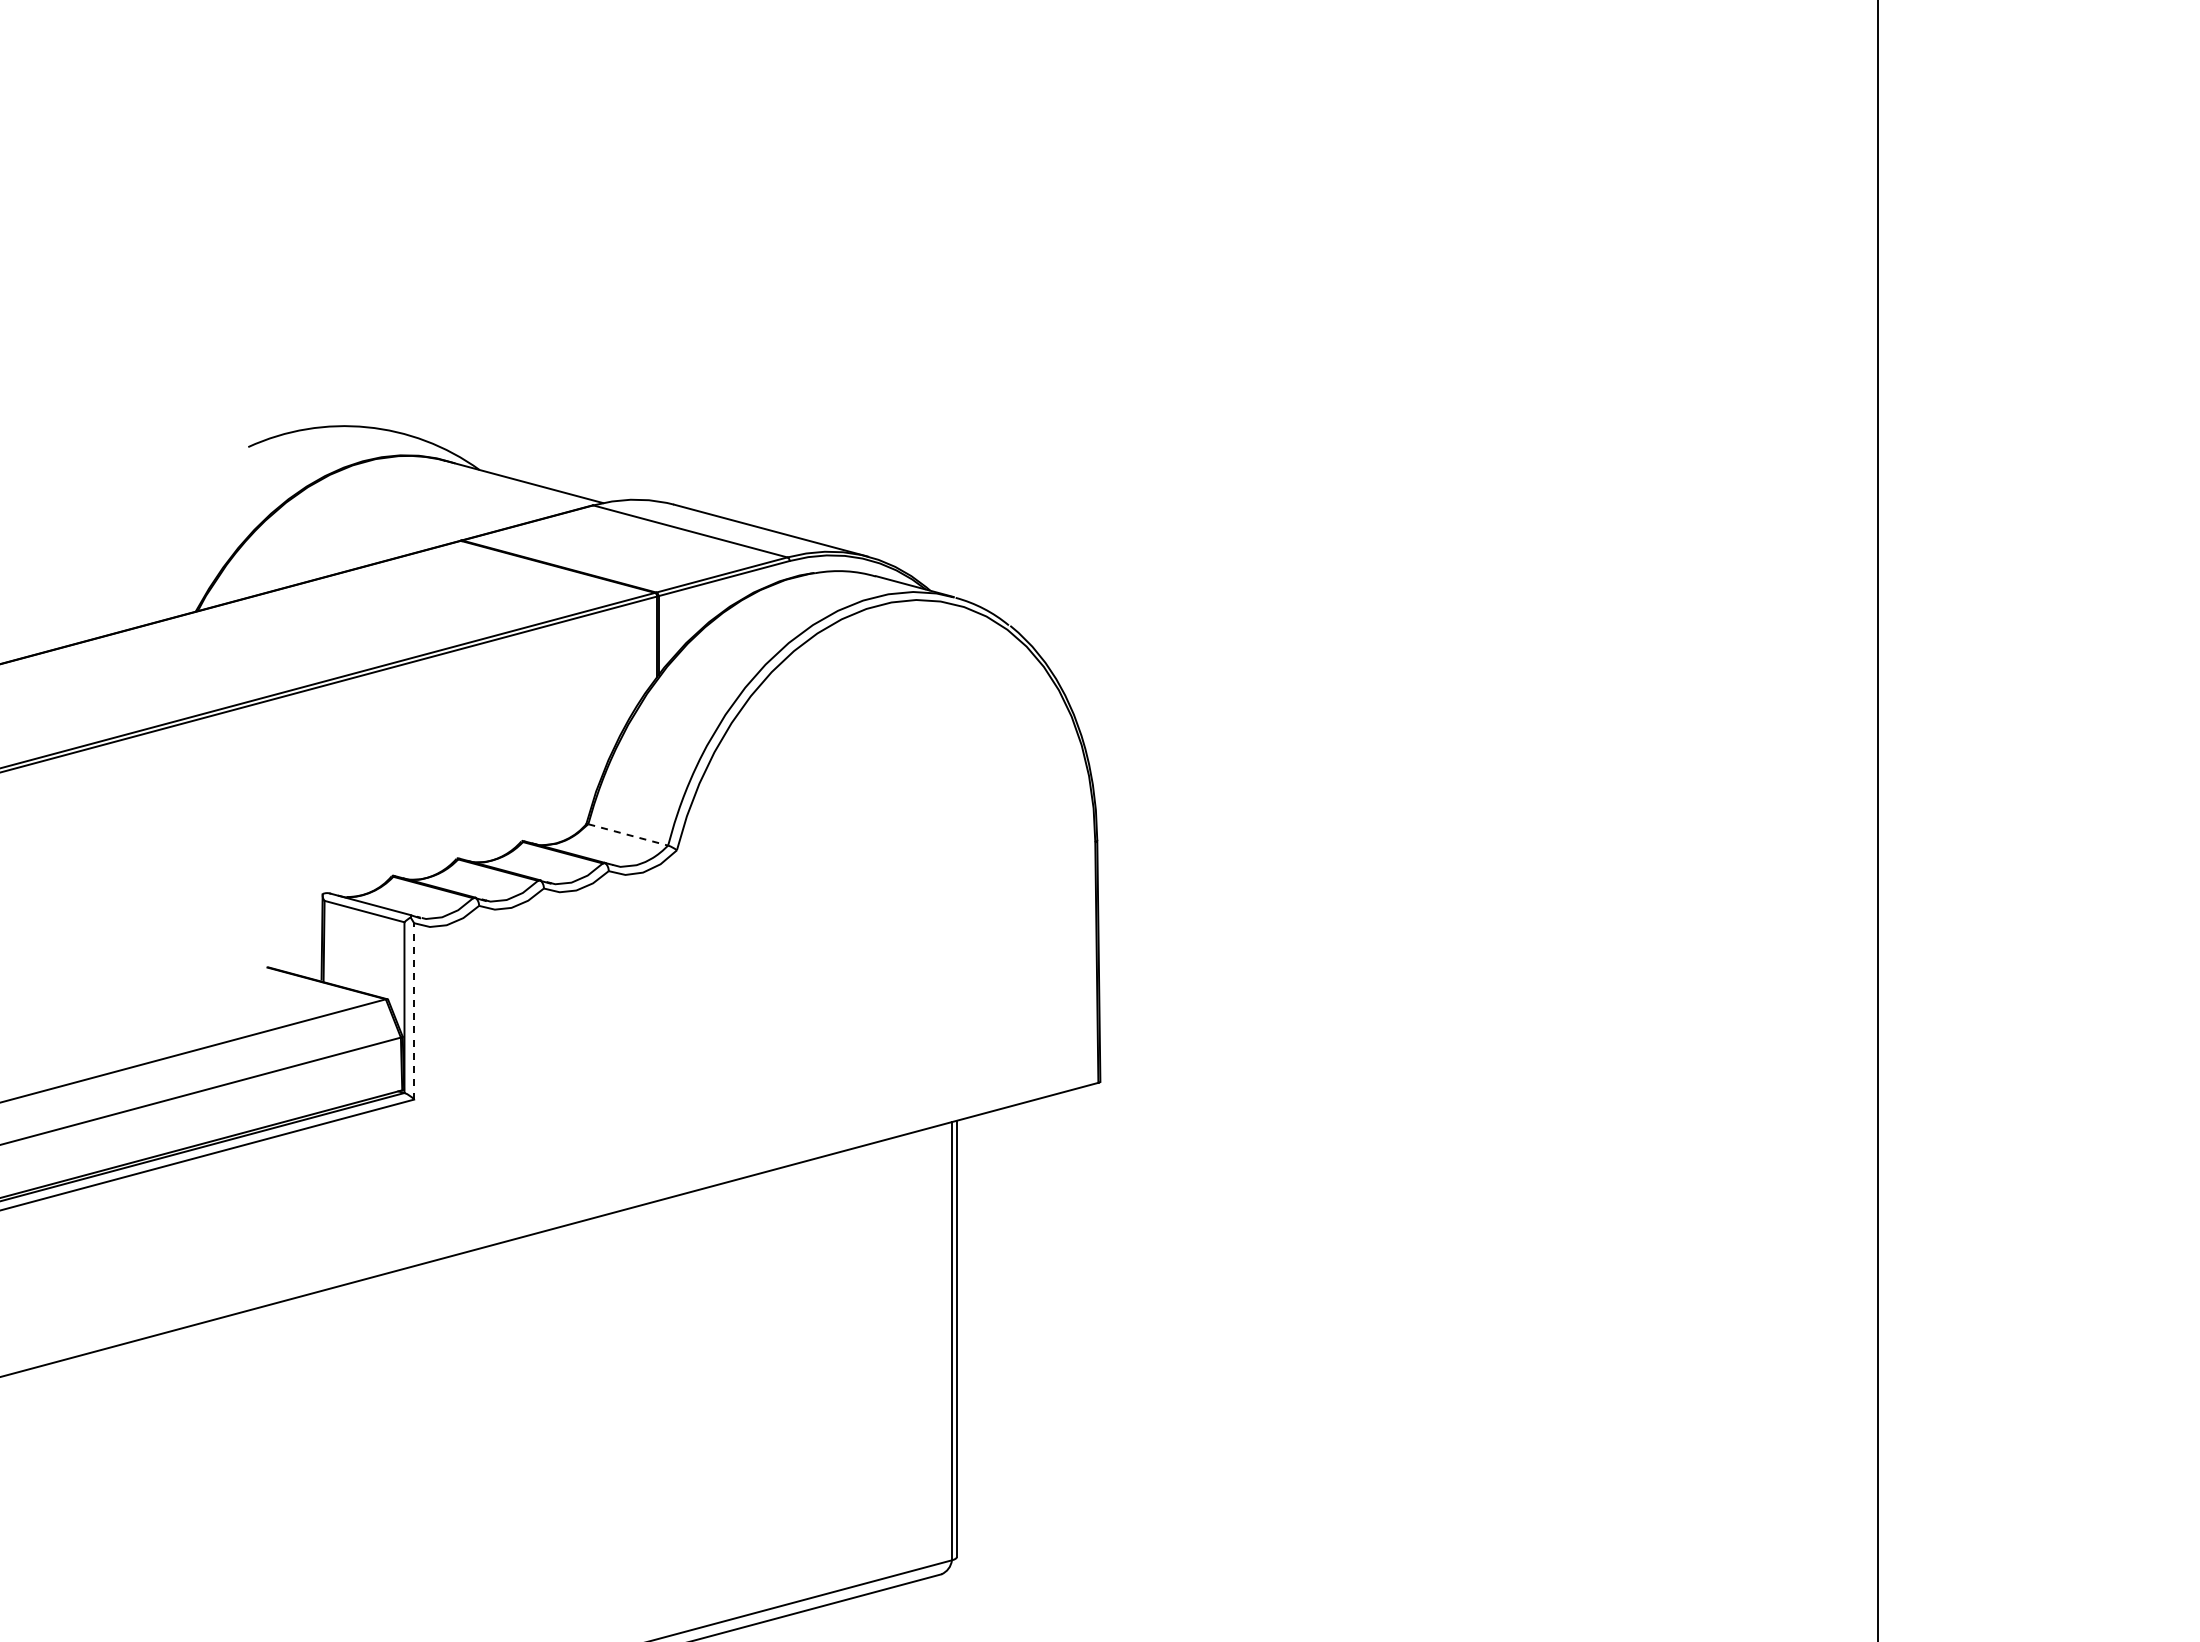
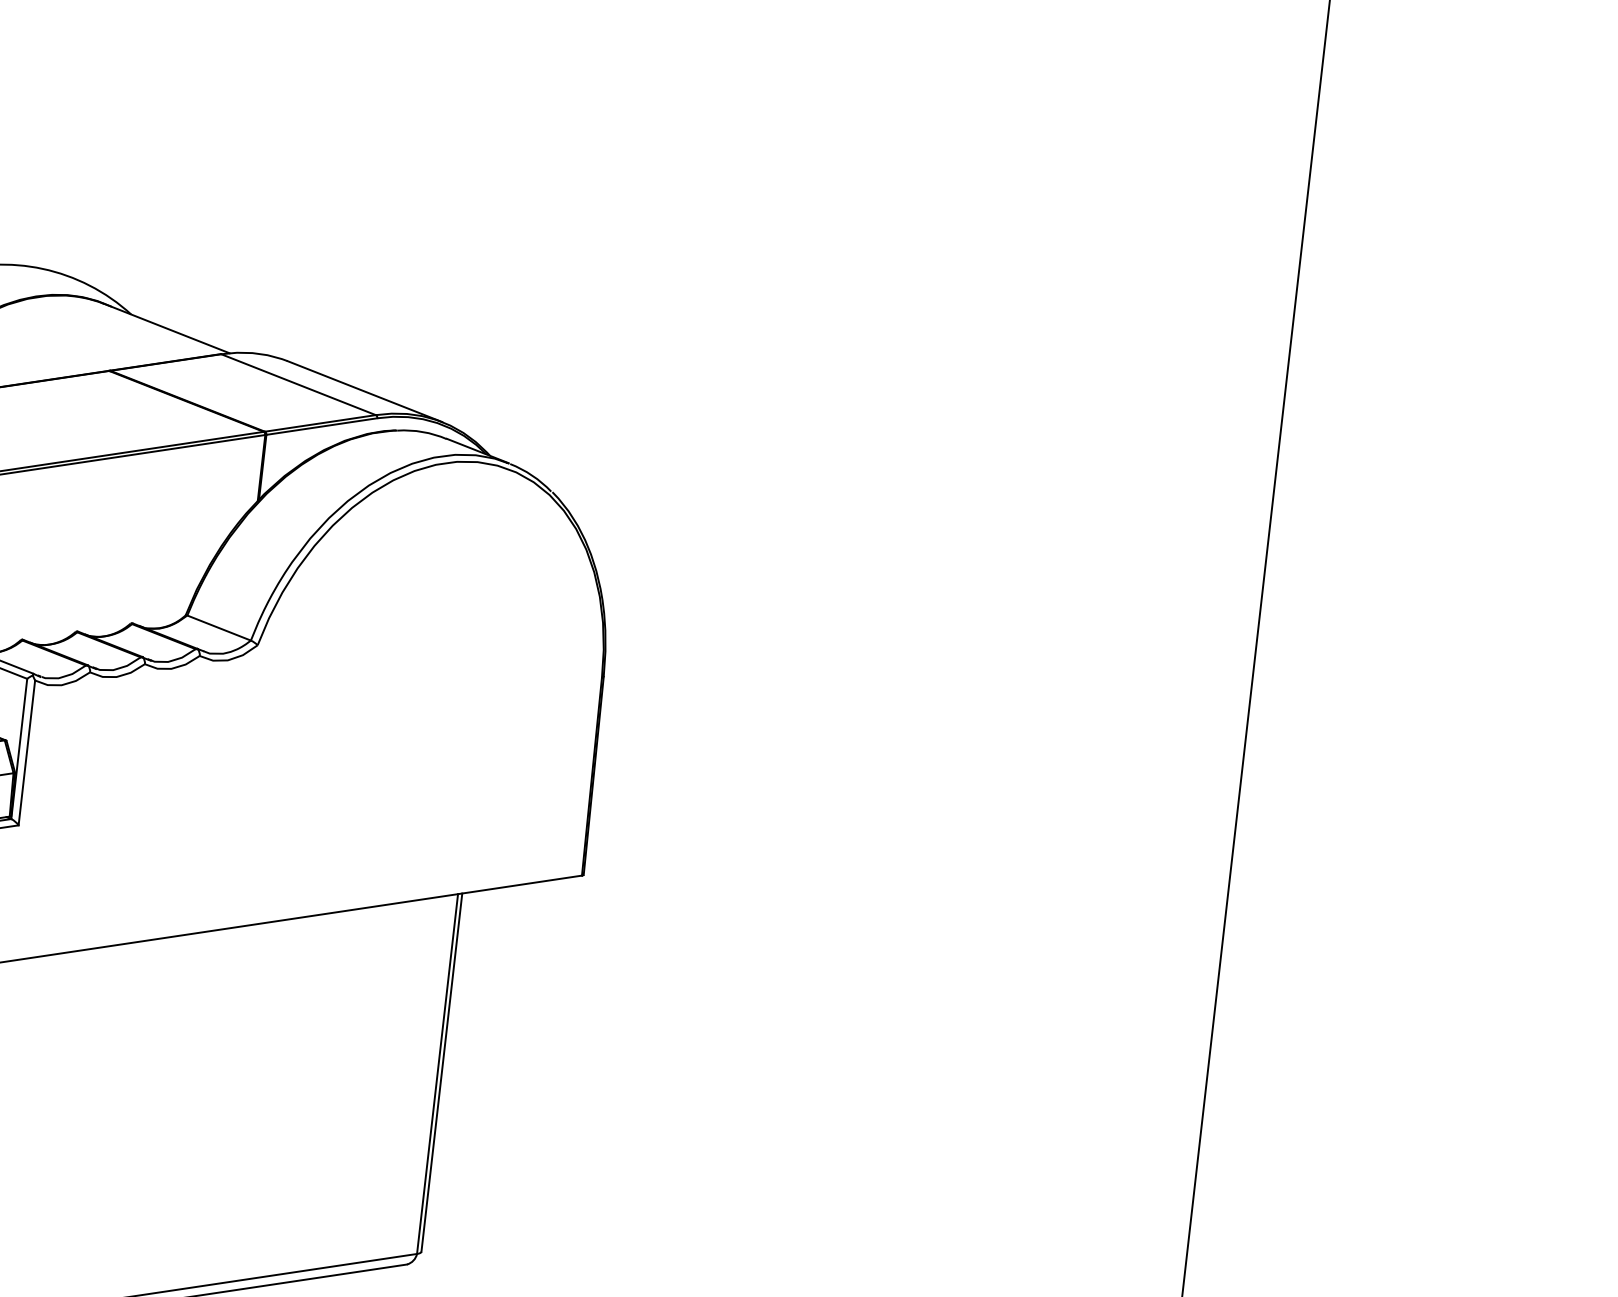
line: (628, 835) -> (219, 628), dashed -> solid
line: (414, 1010) -> (27, 752), dashed -> solid

